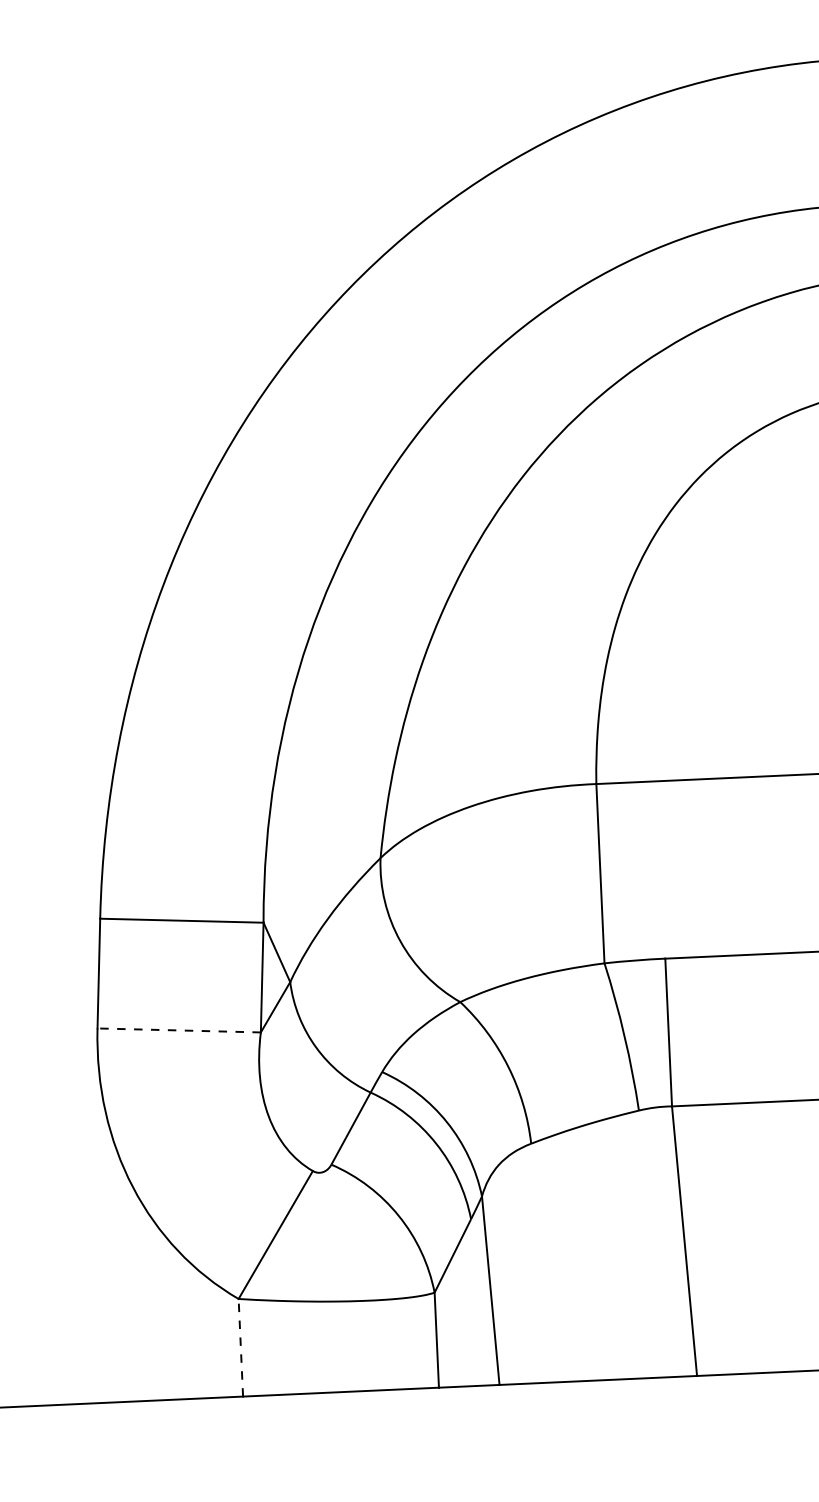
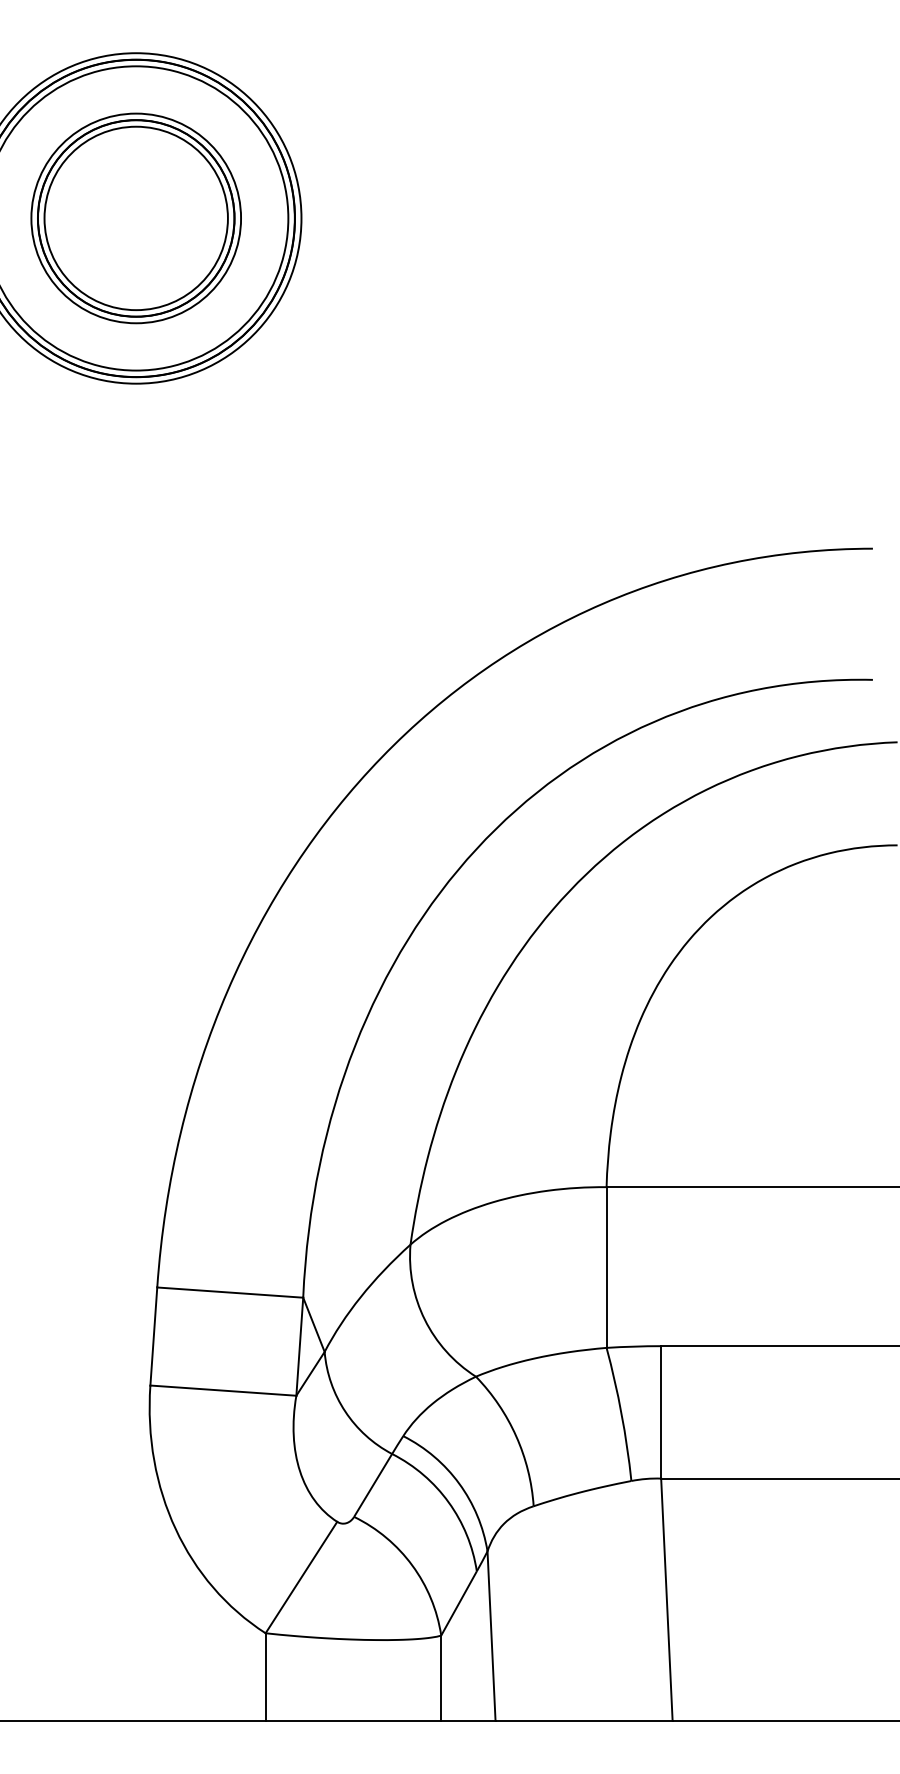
line: (178, 1030) -> (222, 1390), dashed -> solid
line: (240, 1348) -> (265, 1677), dashed -> solid

